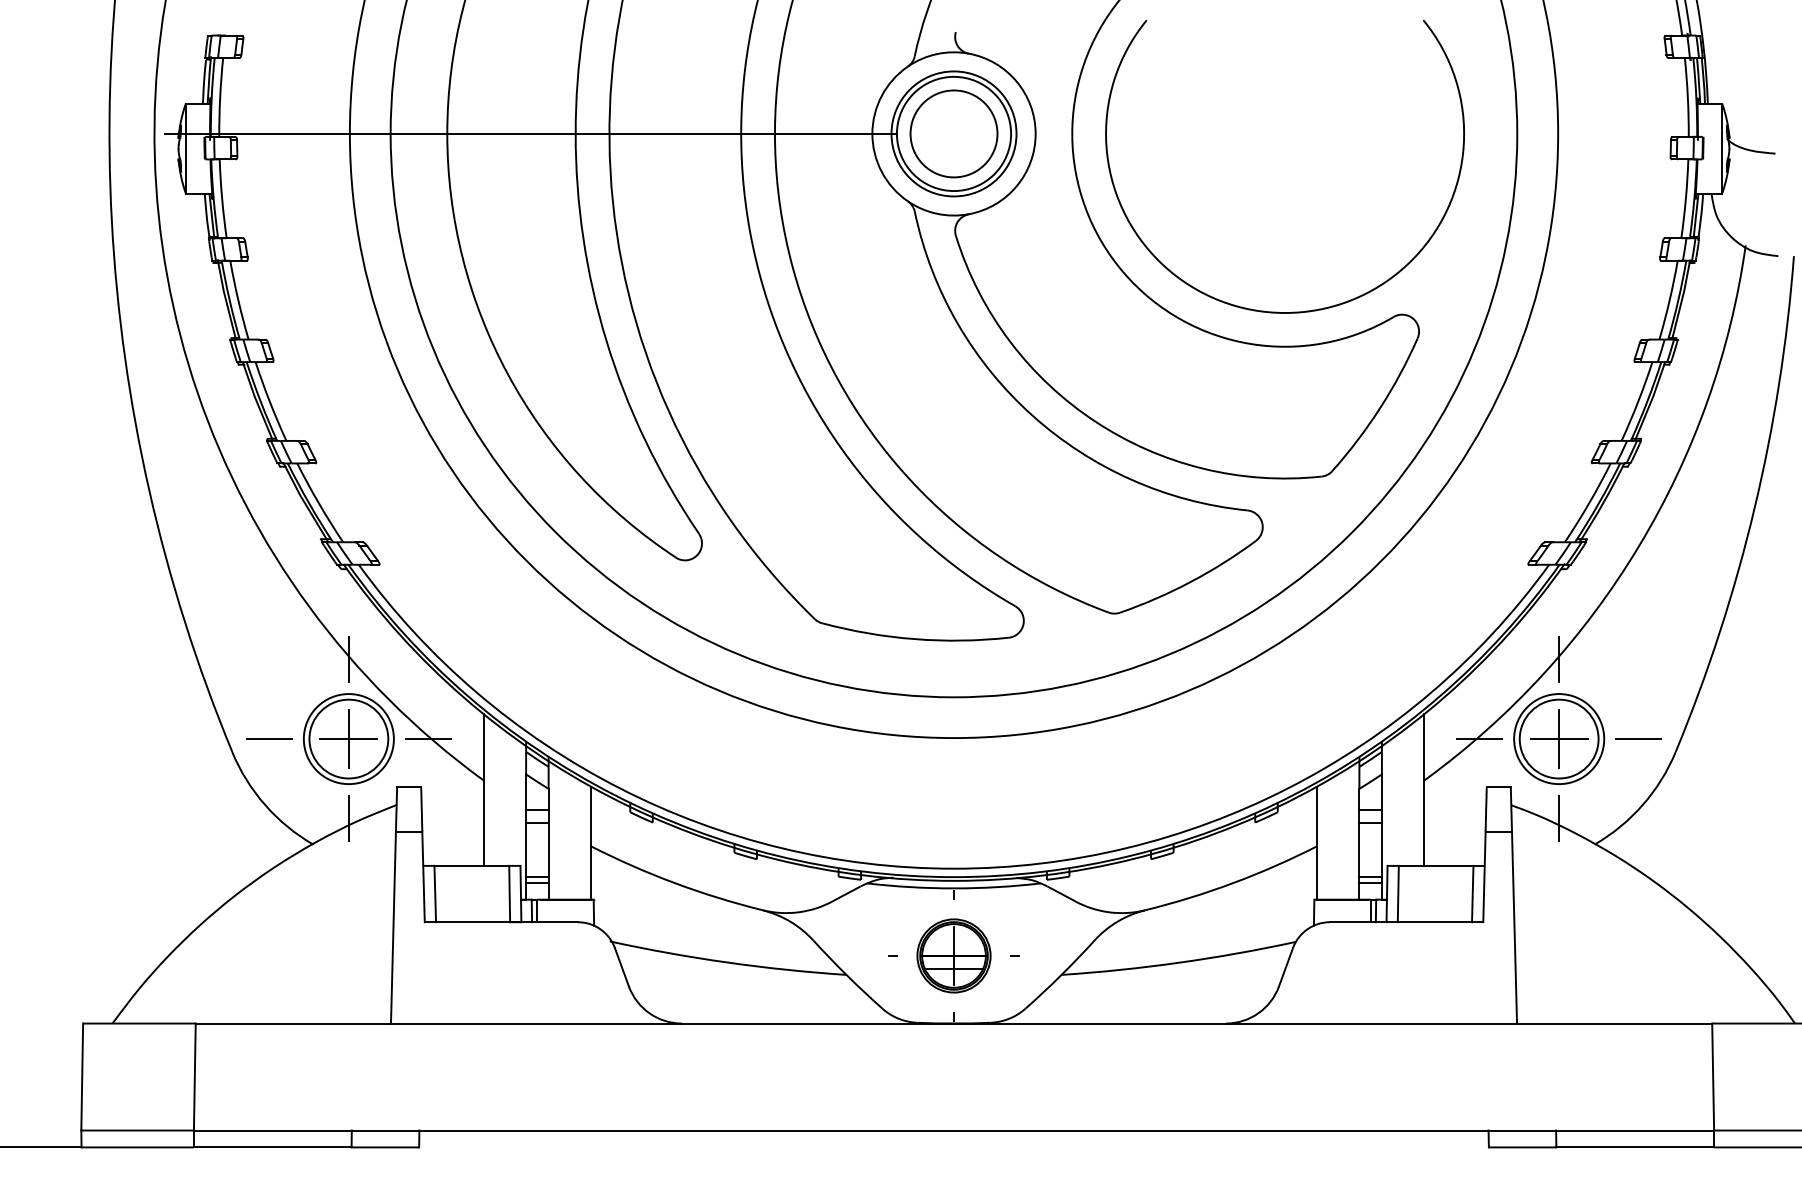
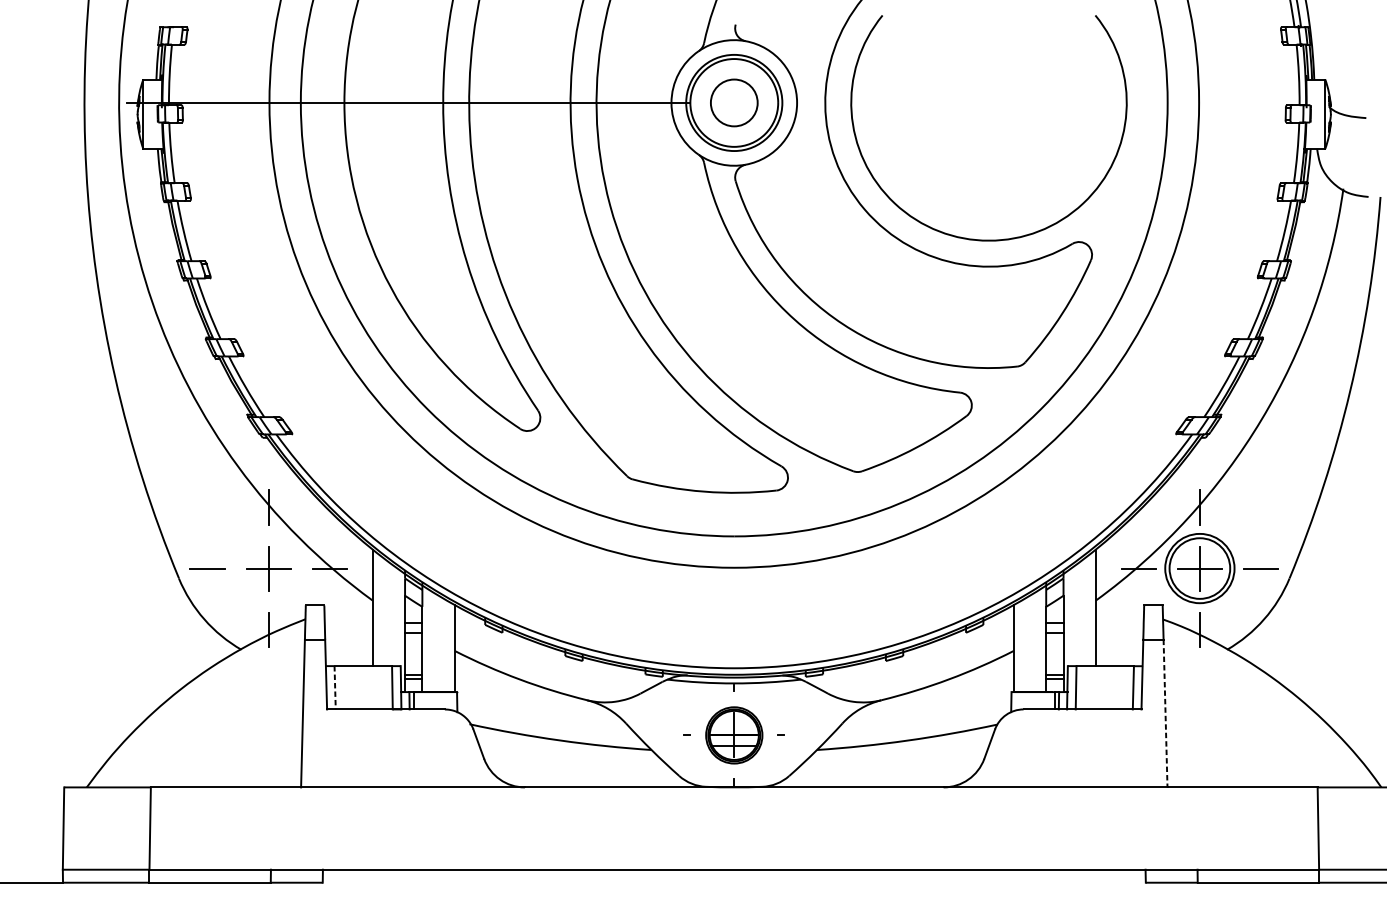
circle: (953, 133) -> (733, 102), size x0.7
part: (348, 738) -> (268, 568), removed
line: (435, 894) -> (335, 688), solid -> dashed
line: (1514, 928) -> (1165, 714), solid -> dashed

